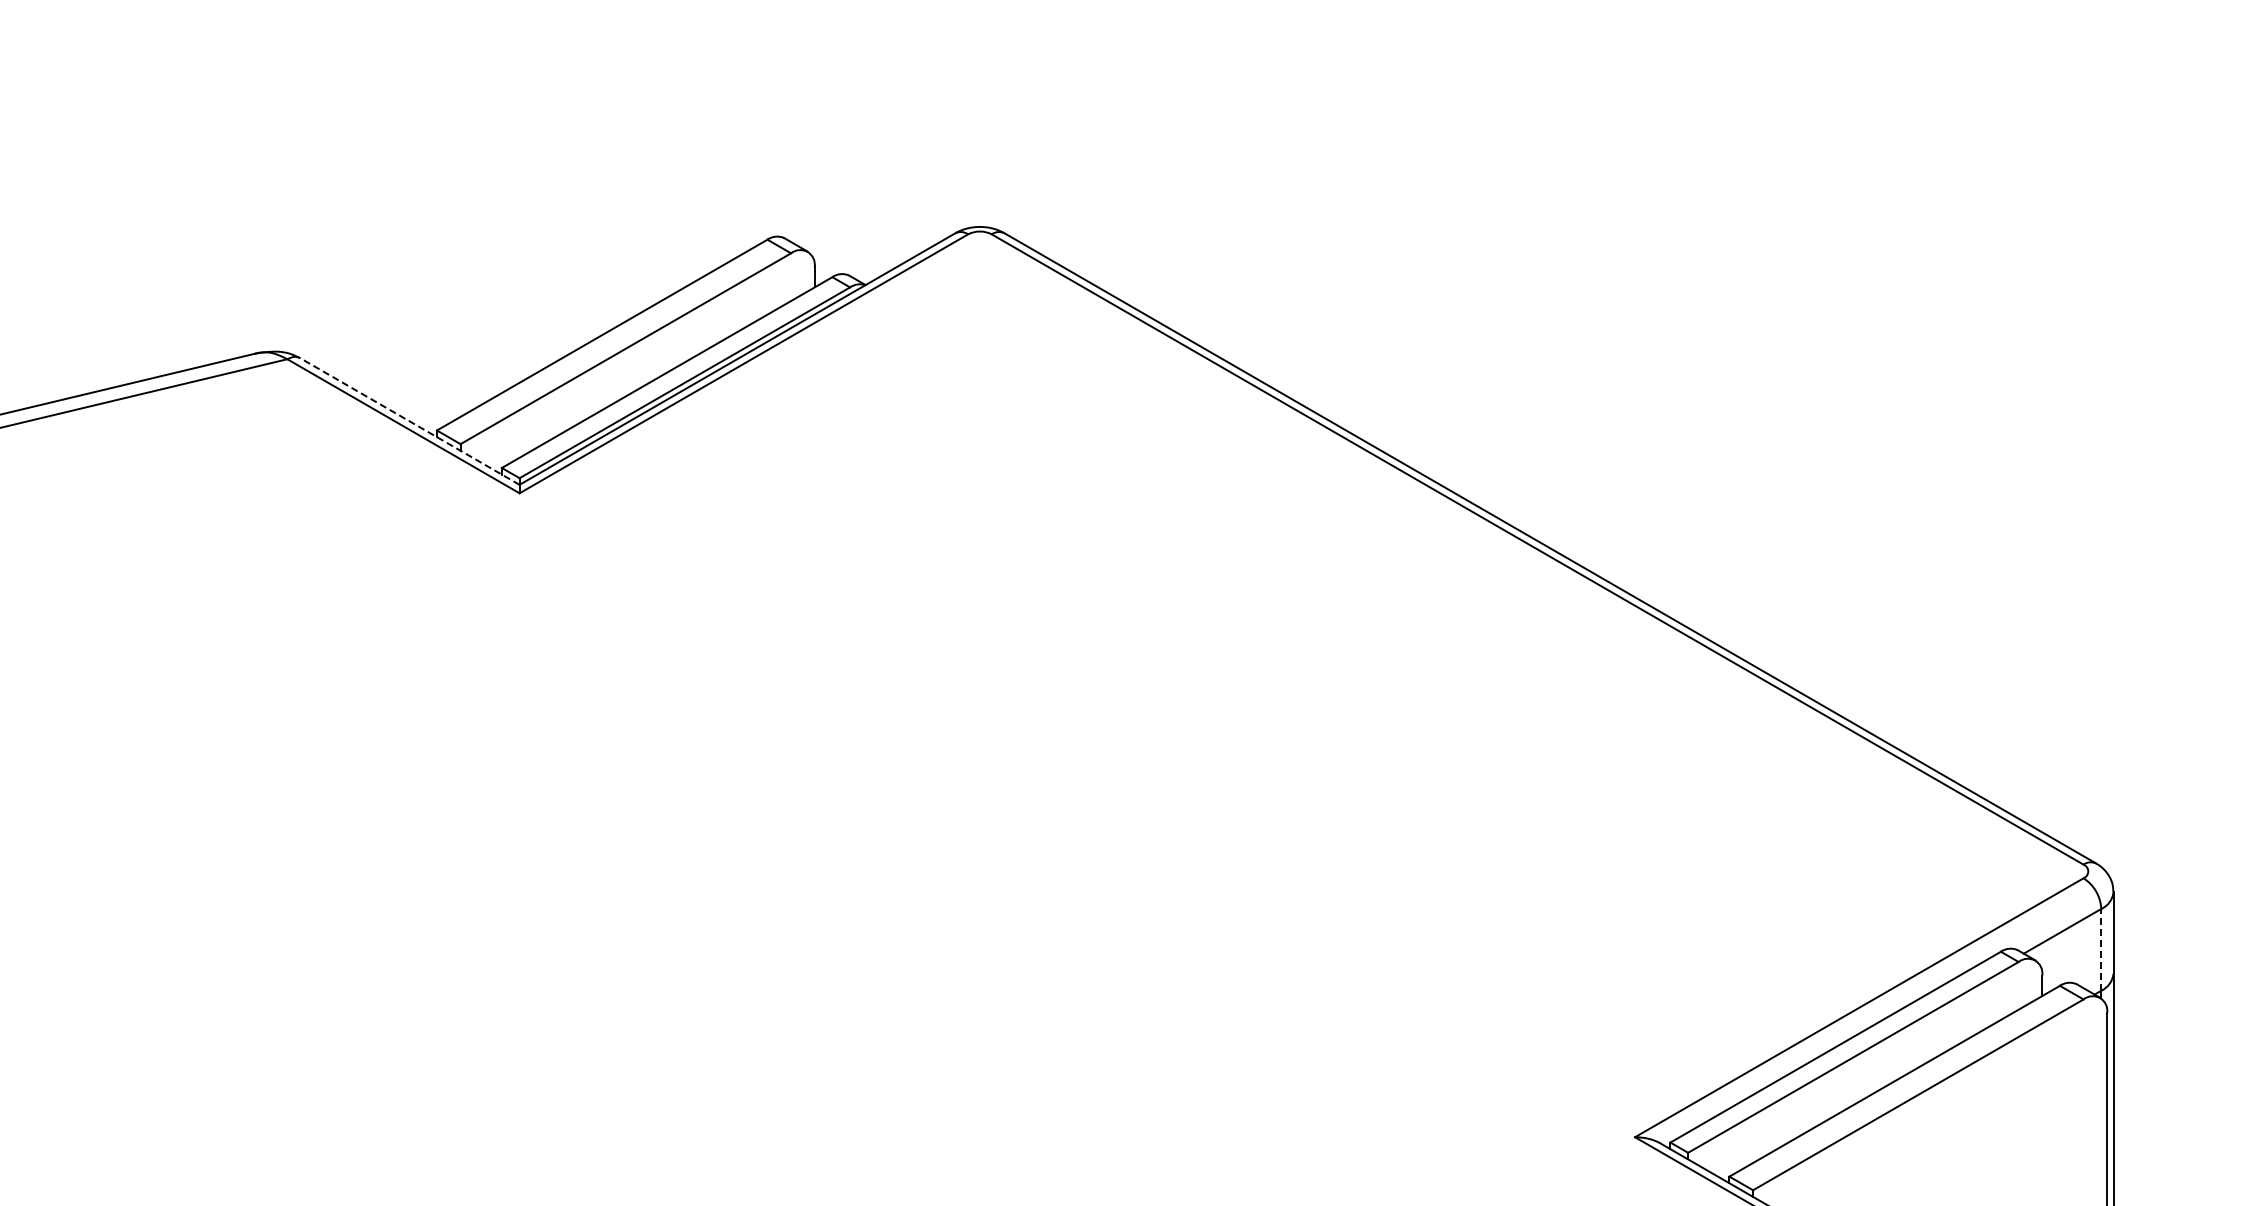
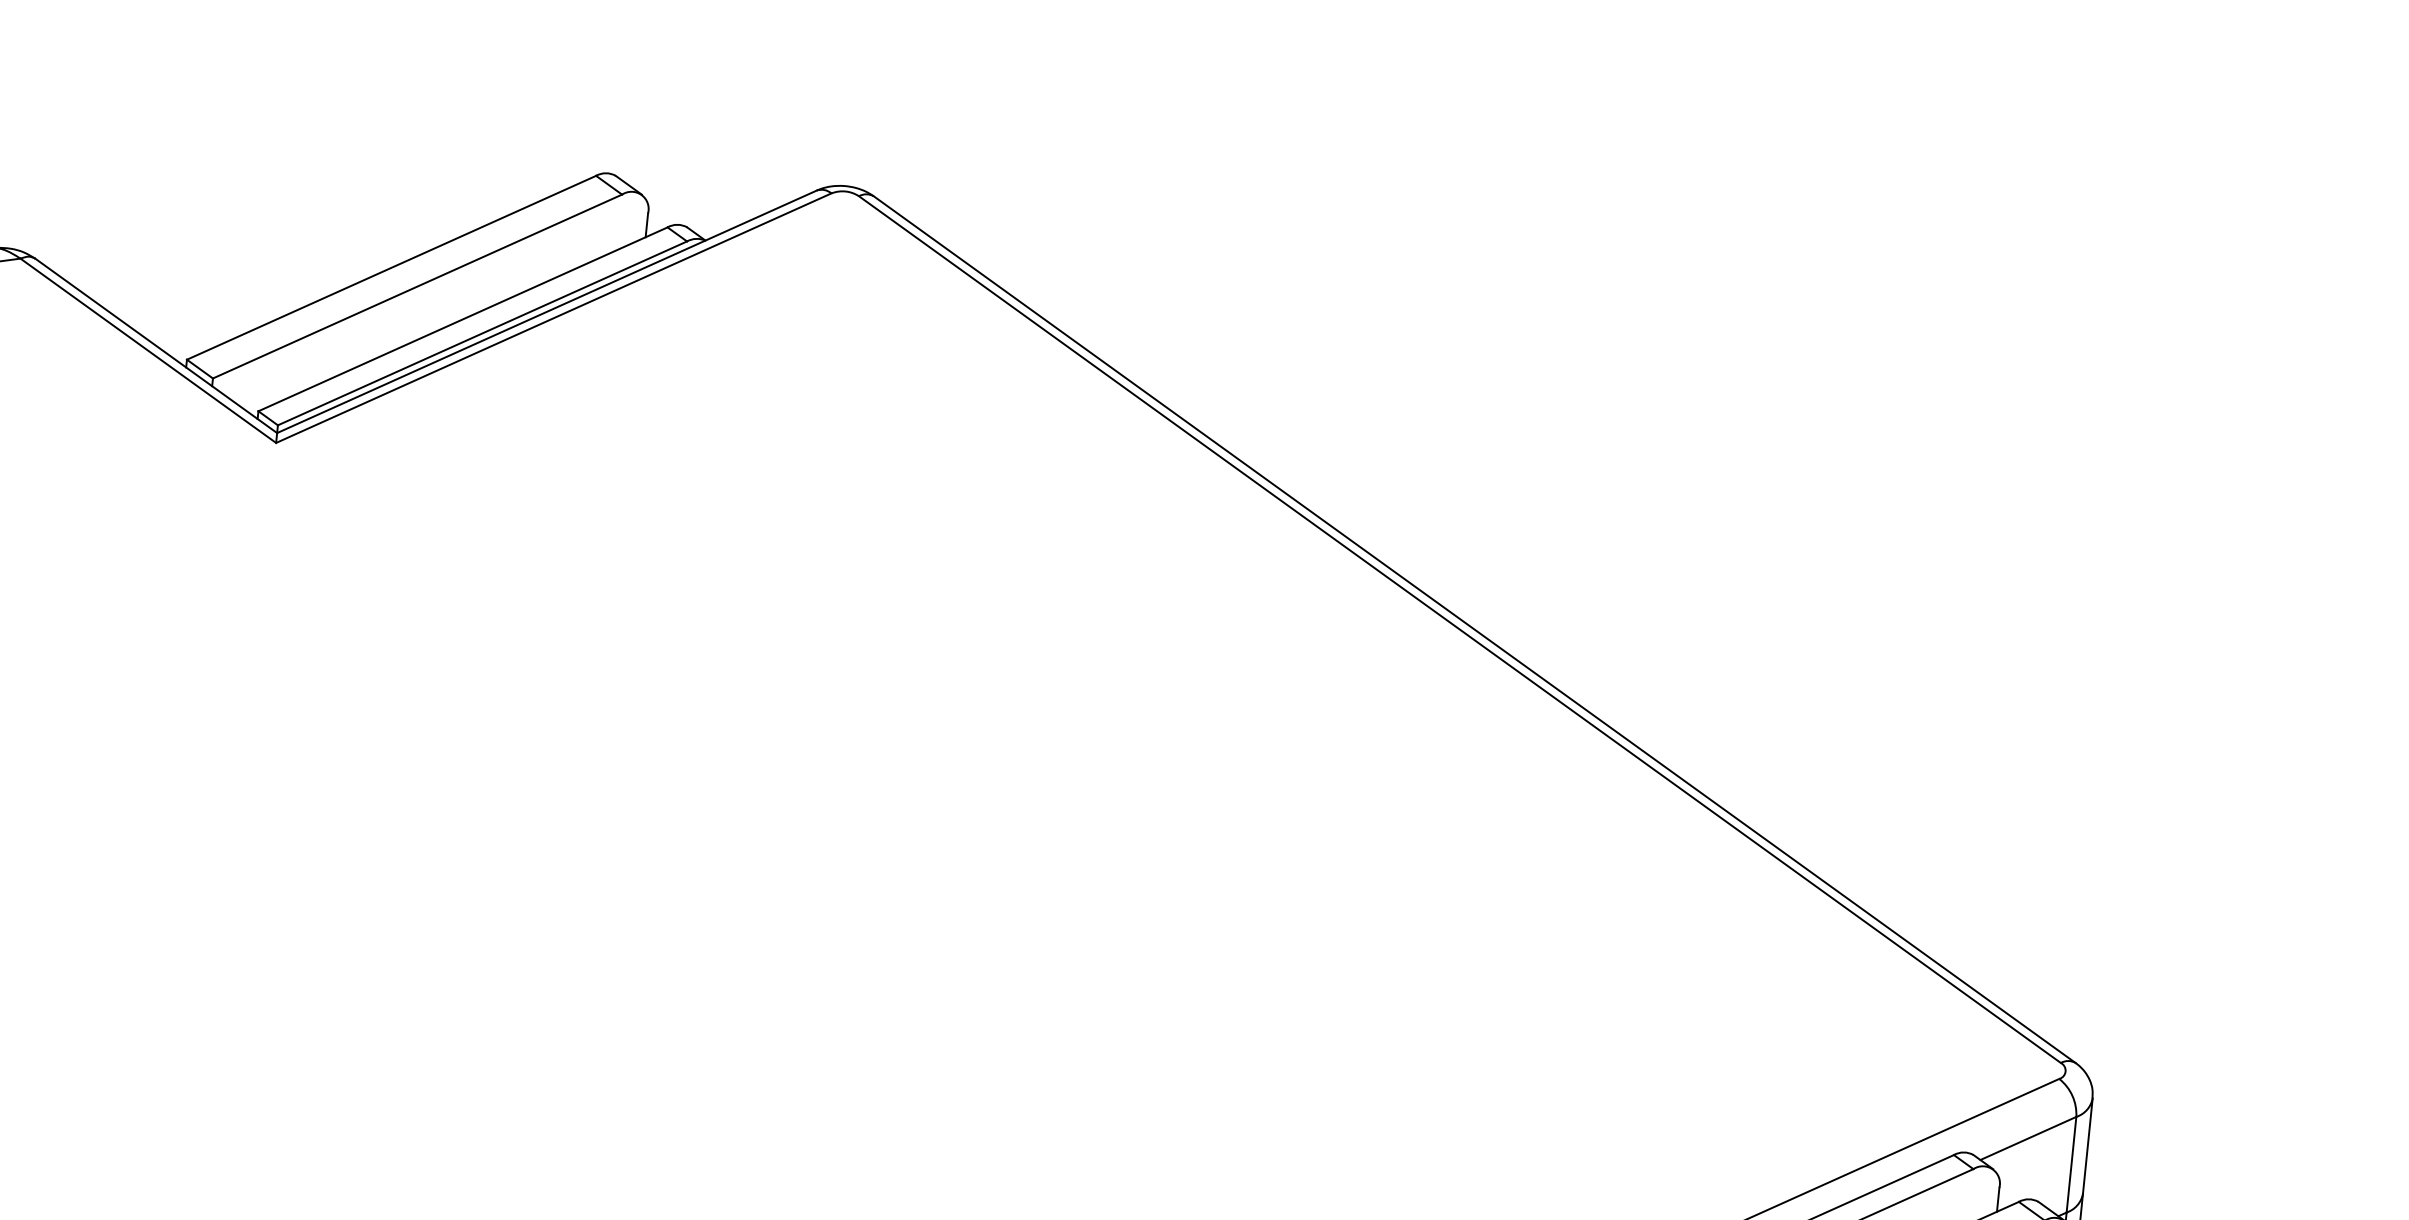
line: (409, 421) -> (155, 345), dashed -> solid
line: (2101, 949) -> (2071, 1164), dashed -> solid

